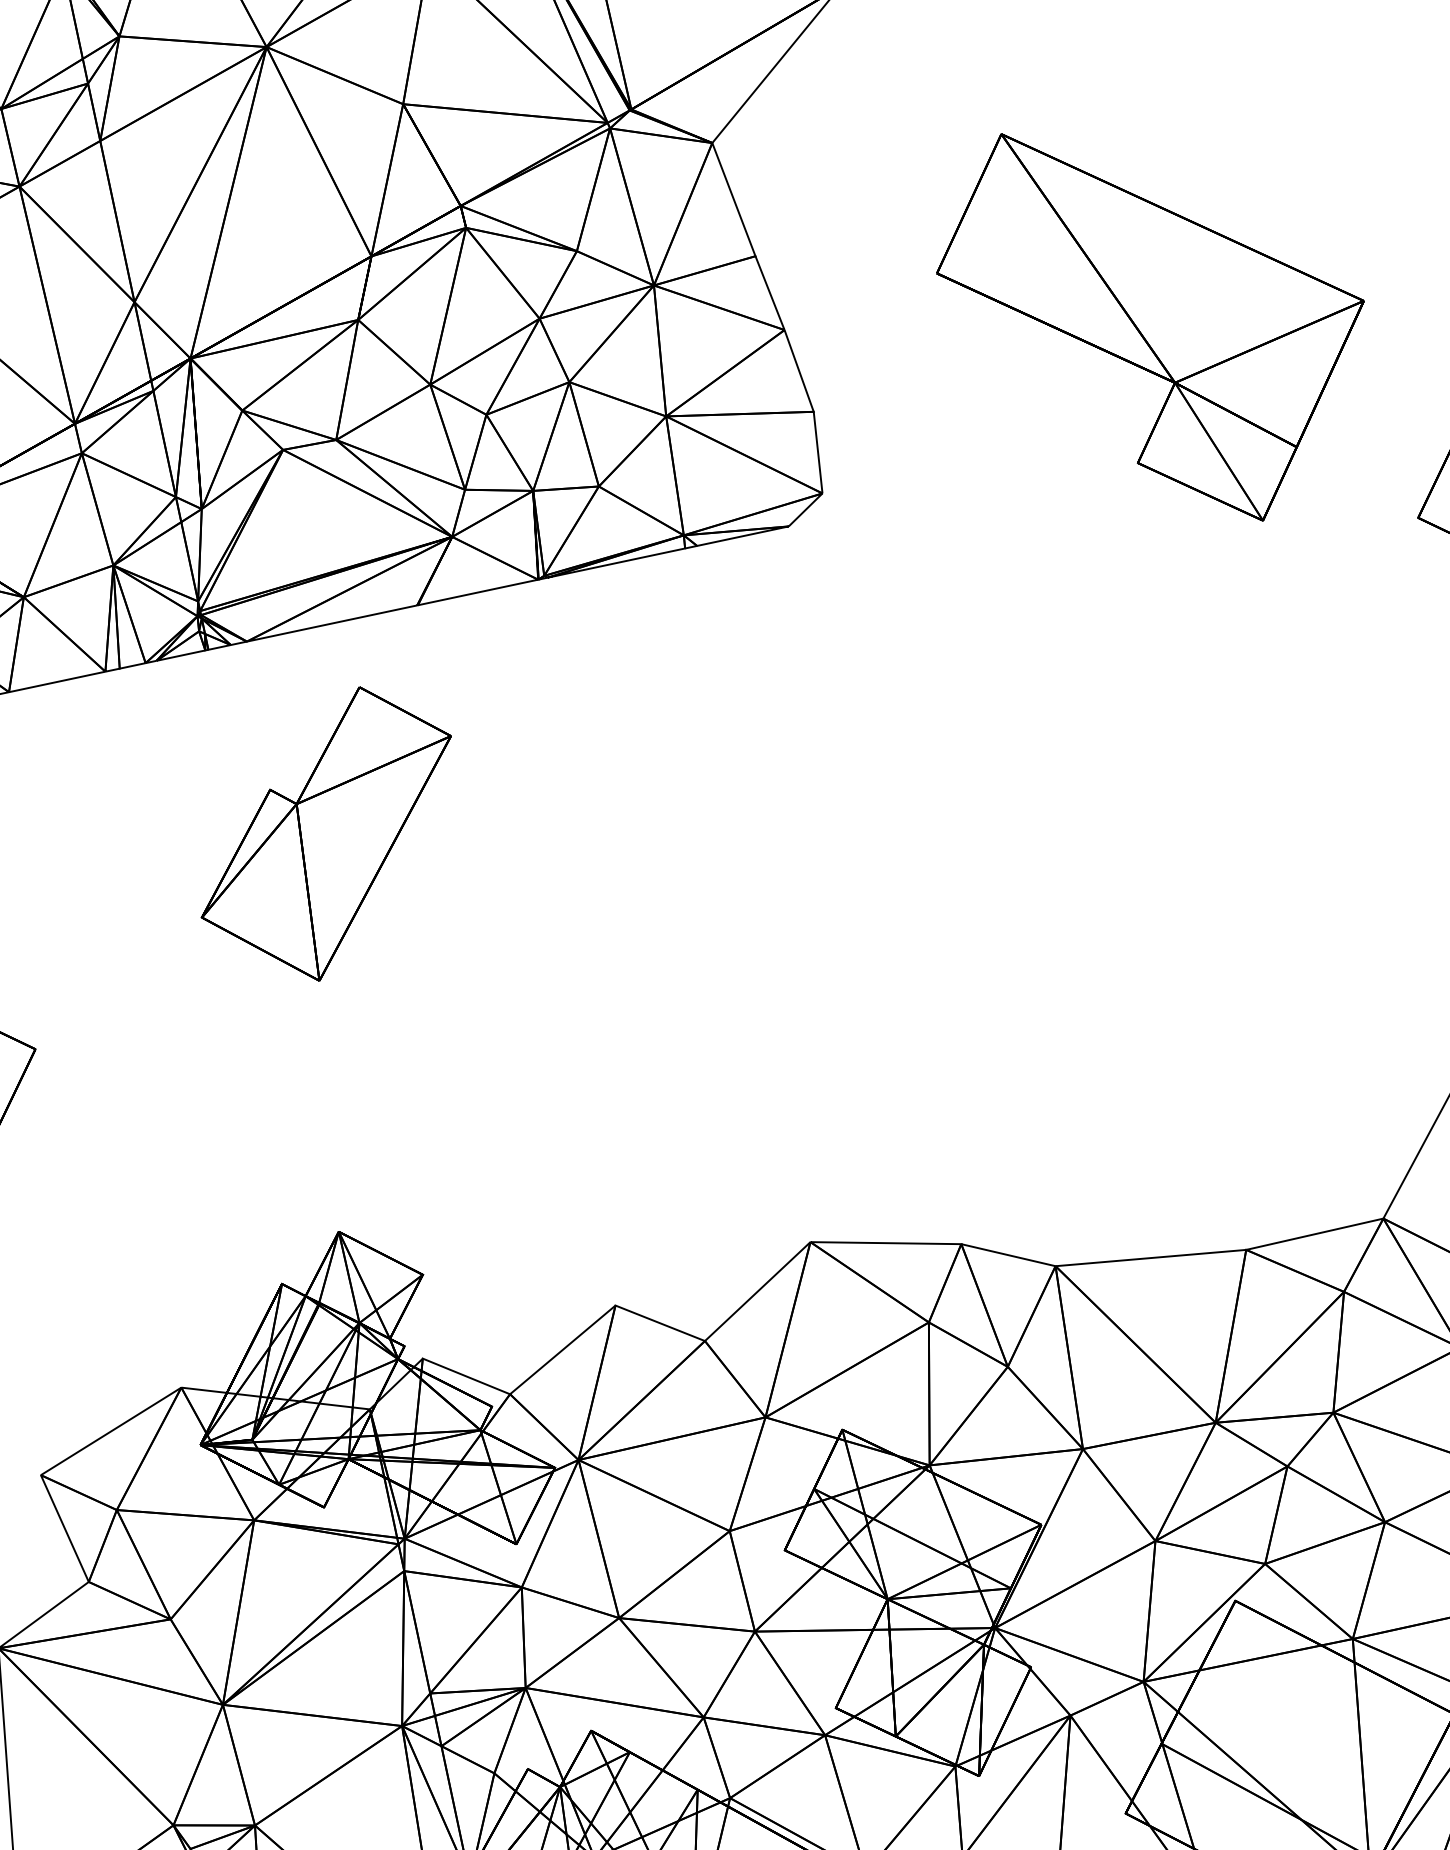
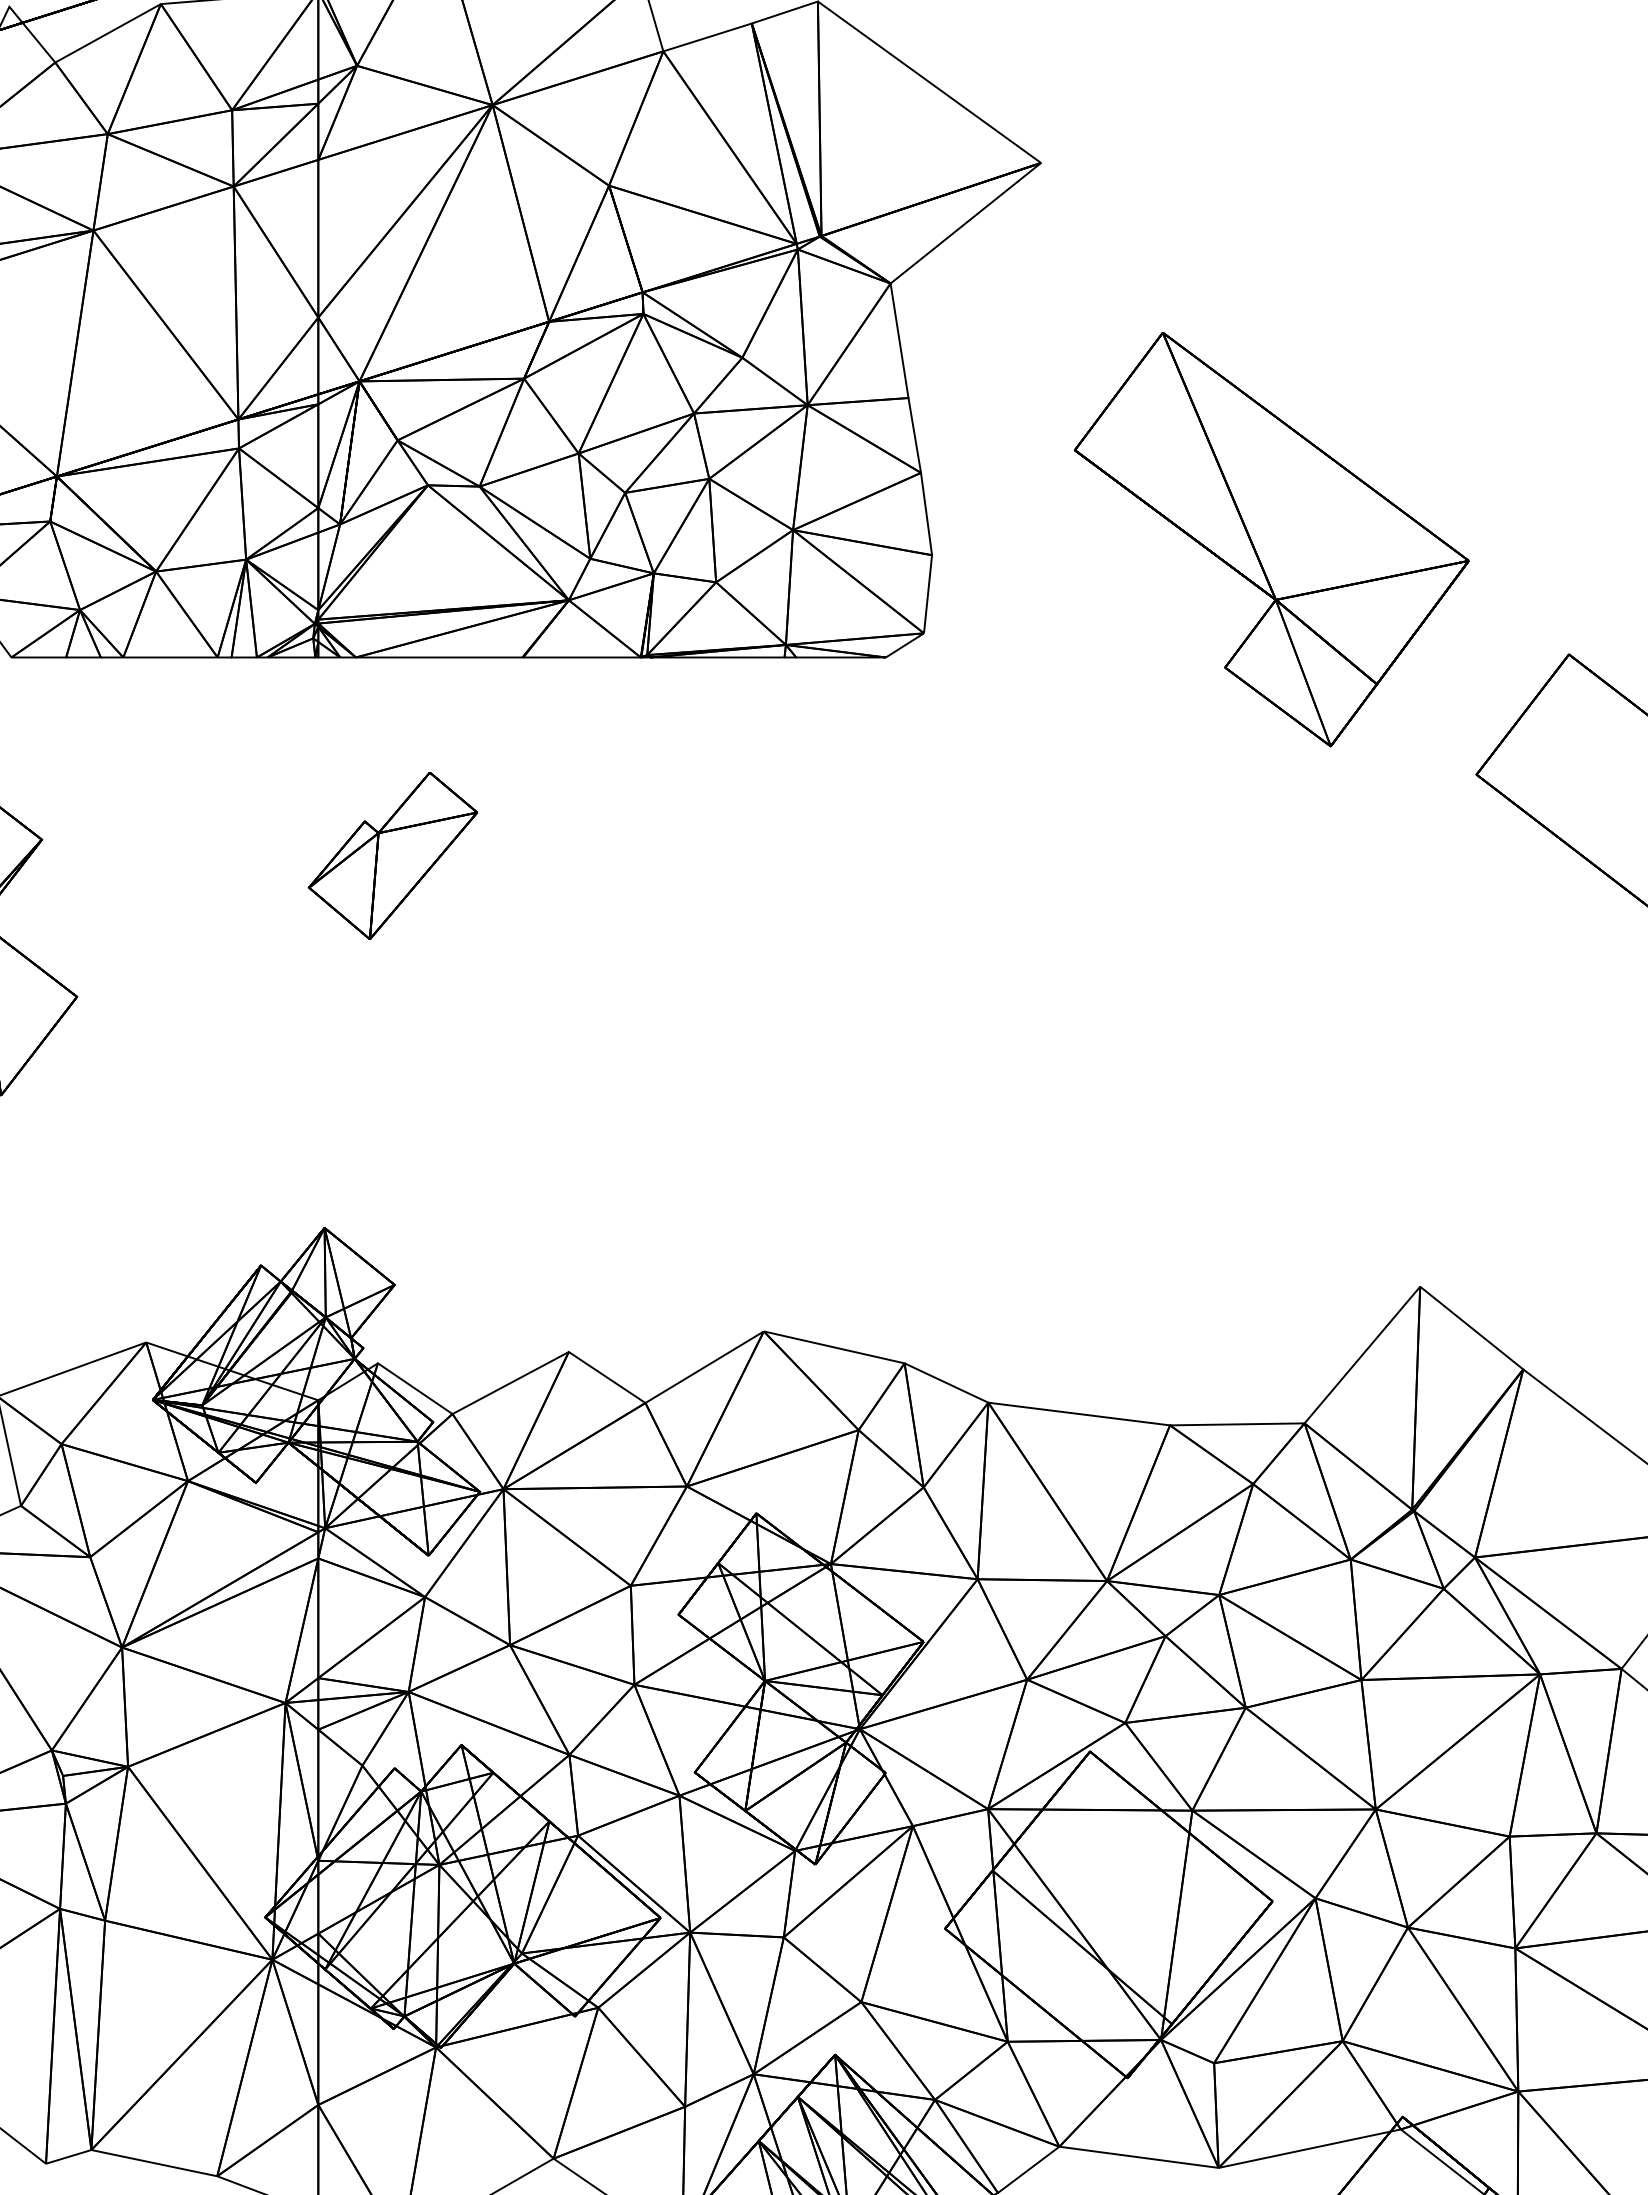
part: (327, 836) -> (392, 855), size x0.62

